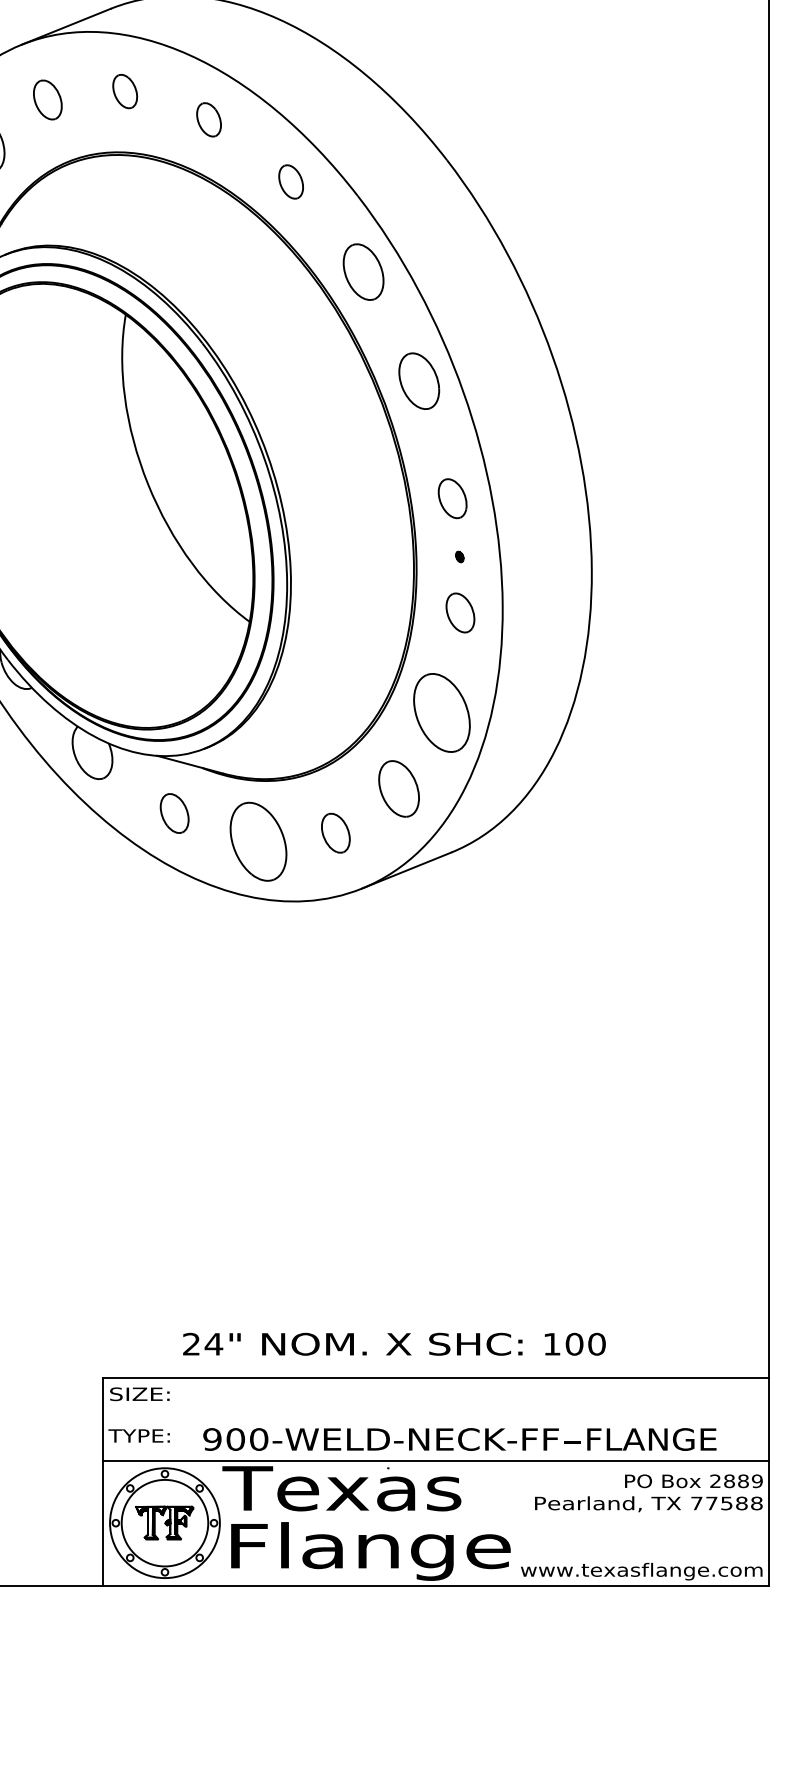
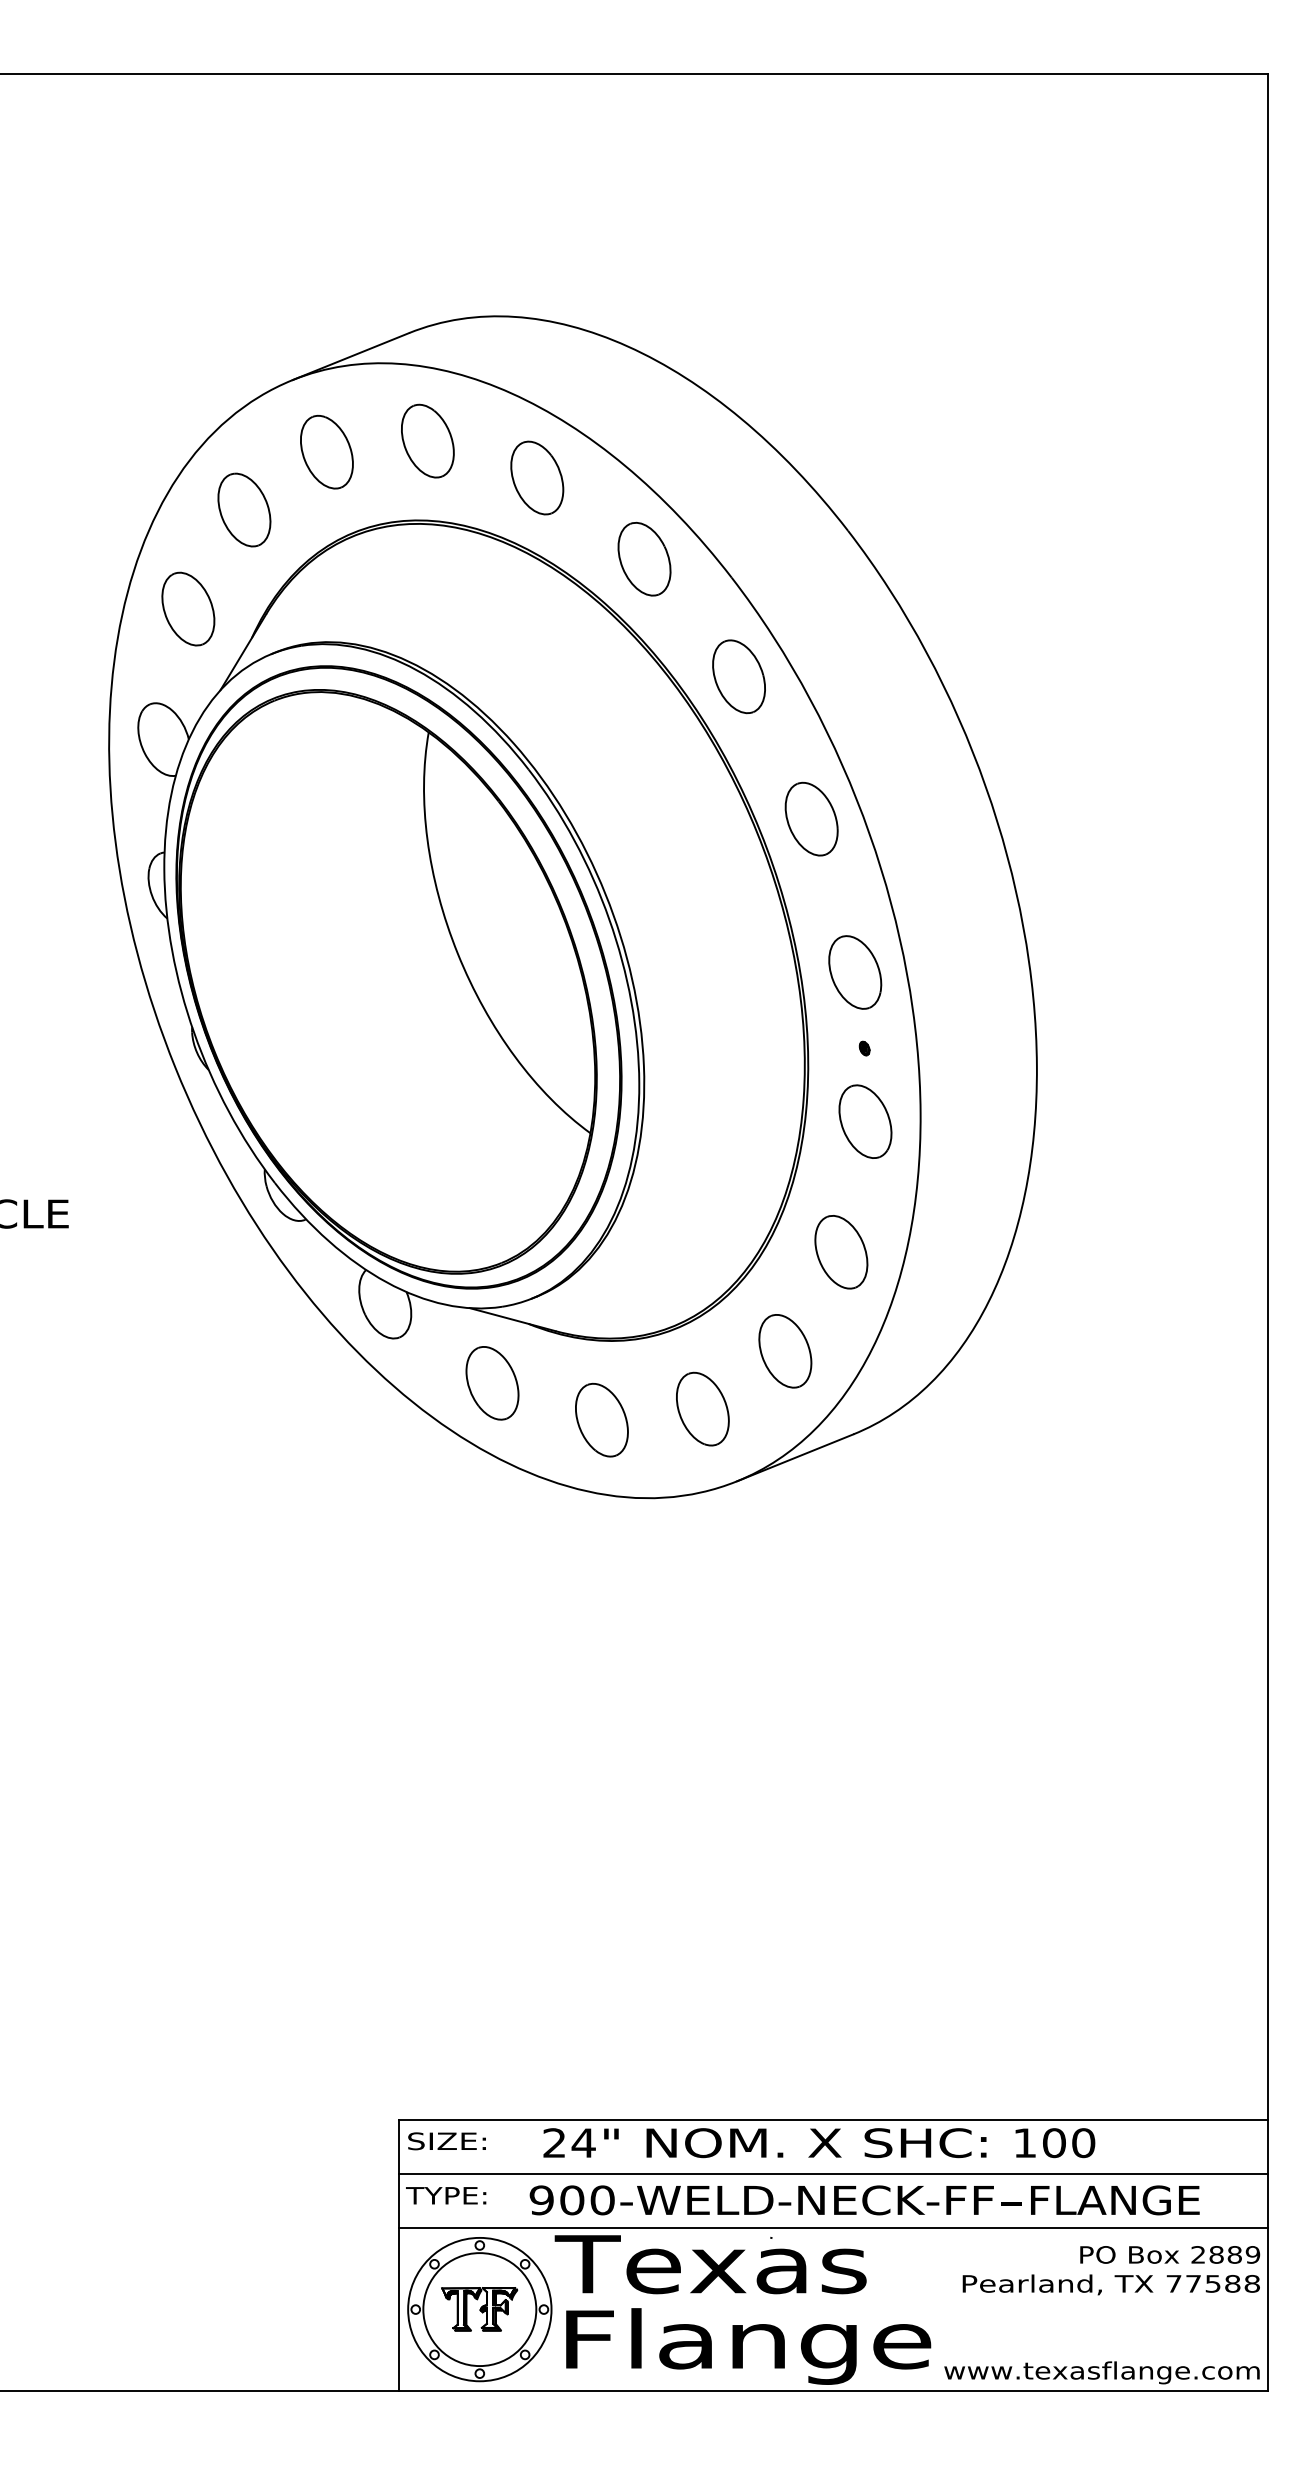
part: (124, 91) -> (427, 440), size x1.67
part: (47, 99) -> (326, 451), size x1.43
part: (209, 119) -> (537, 477), size x1.67
part: (291, 181) -> (644, 558), size x1.67
part: (452, 498) -> (855, 972), size x1.43
part: (460, 612) -> (865, 1121), size x1.43
part: (442, 713) -> (841, 1252), size x0.71
part: (174, 813) -> (492, 1383), size x1.43
part: (335, 832) -> (702, 1408), size x1.43
part: (258, 841) -> (601, 1419), size x0.71
text: (394, 1344) -> (819, 2143), moved
line: (435, 1418) -> (832, 2173), added

